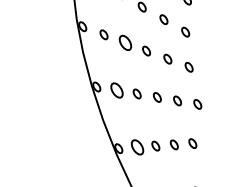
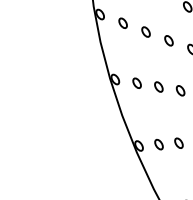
part: (124, 42) -> (145, 31), size x0.62
part: (116, 90) -> (136, 83), size x0.62
part: (136, 147) -> (158, 144), size x0.62

